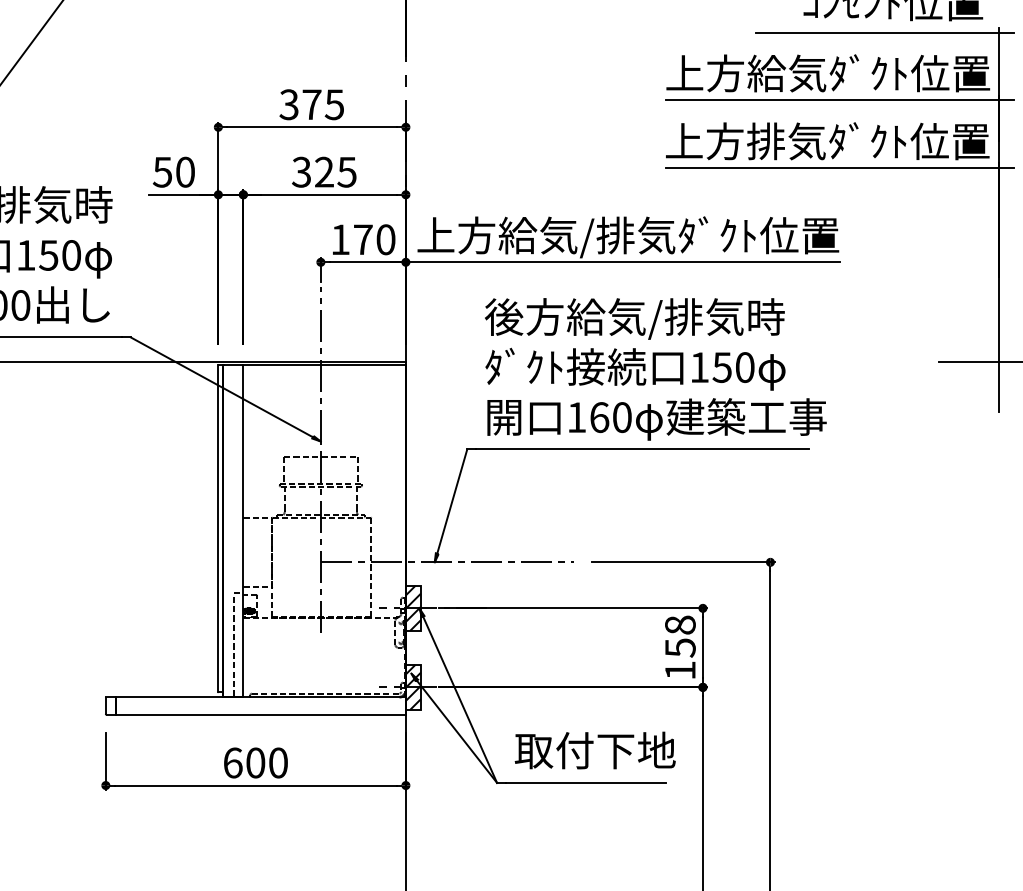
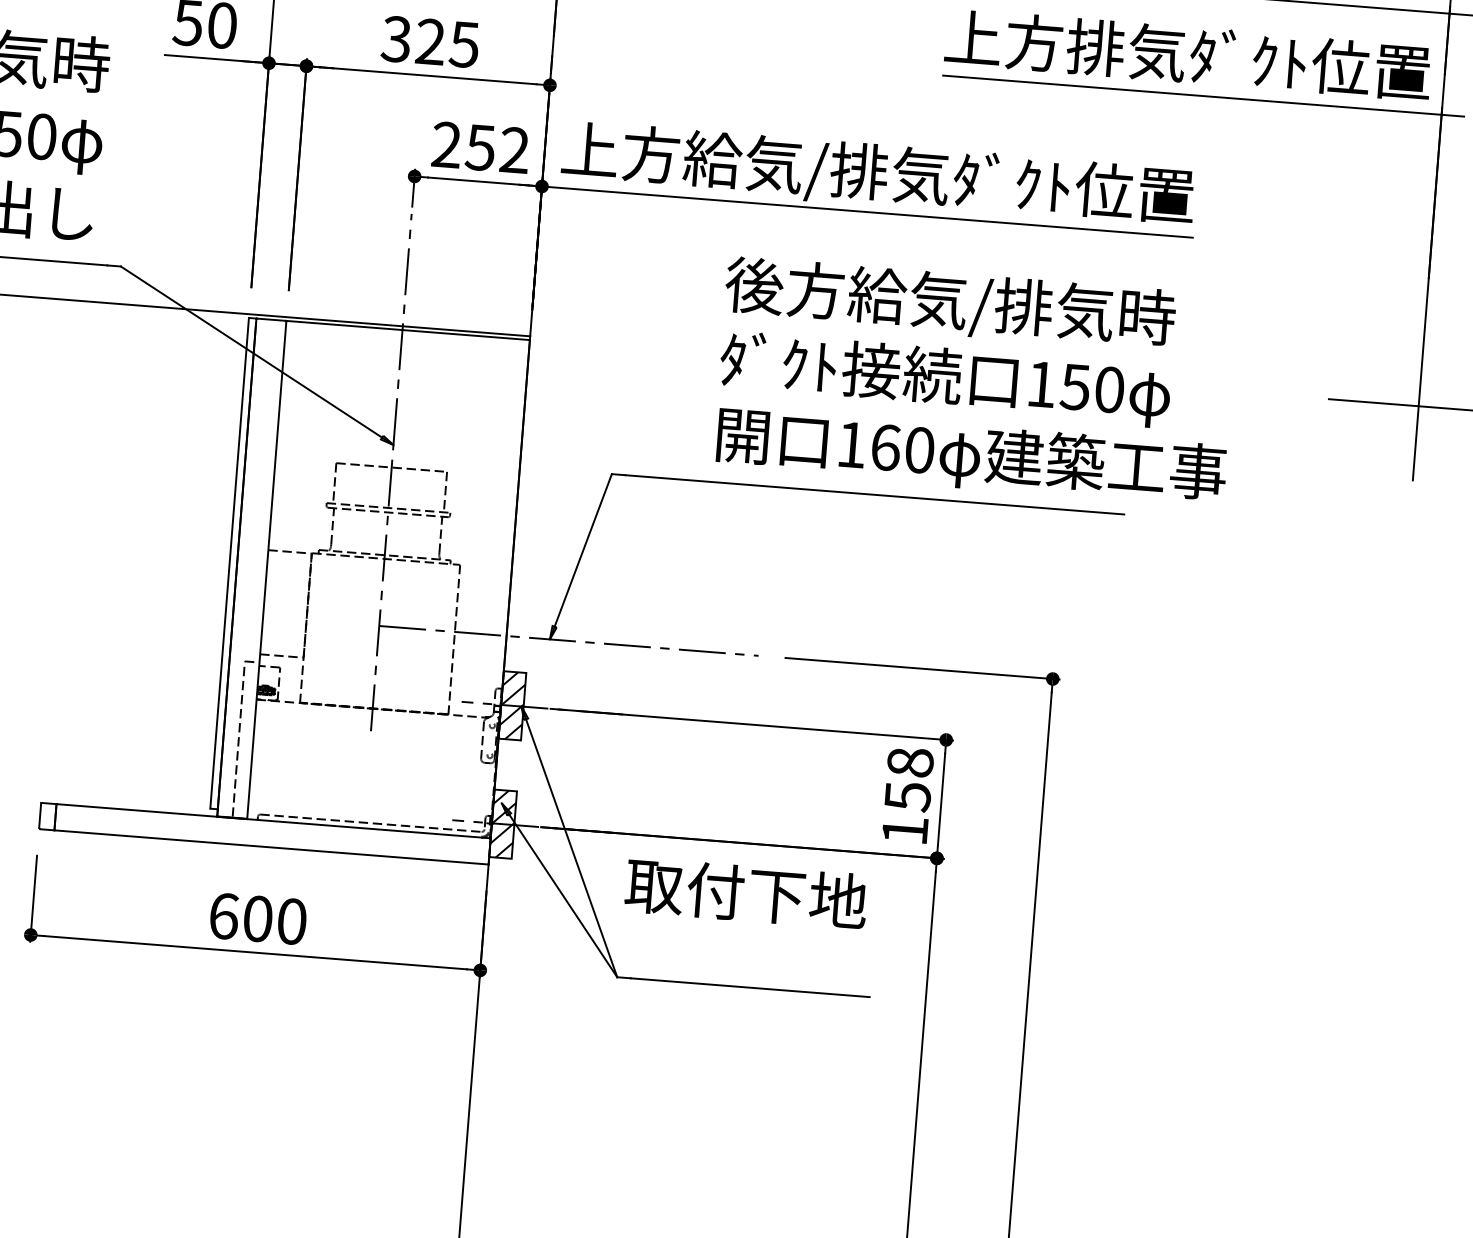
text: (363, 239) -> (481, 147), 170 -> 252
text: (655, 369) -> (975, 382), moved
text: (594, 750) -> (745, 893), moved

